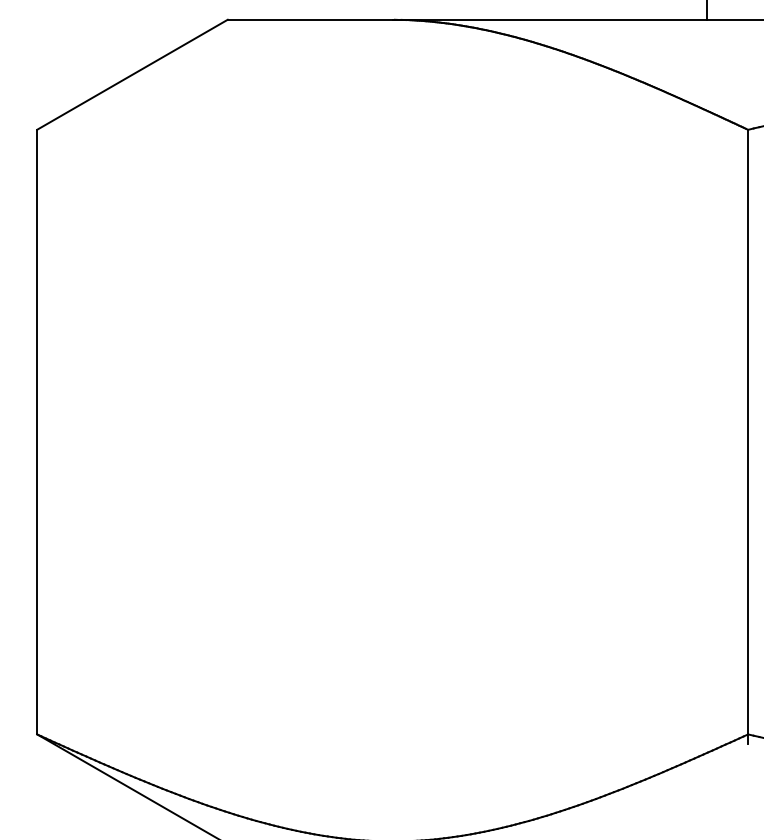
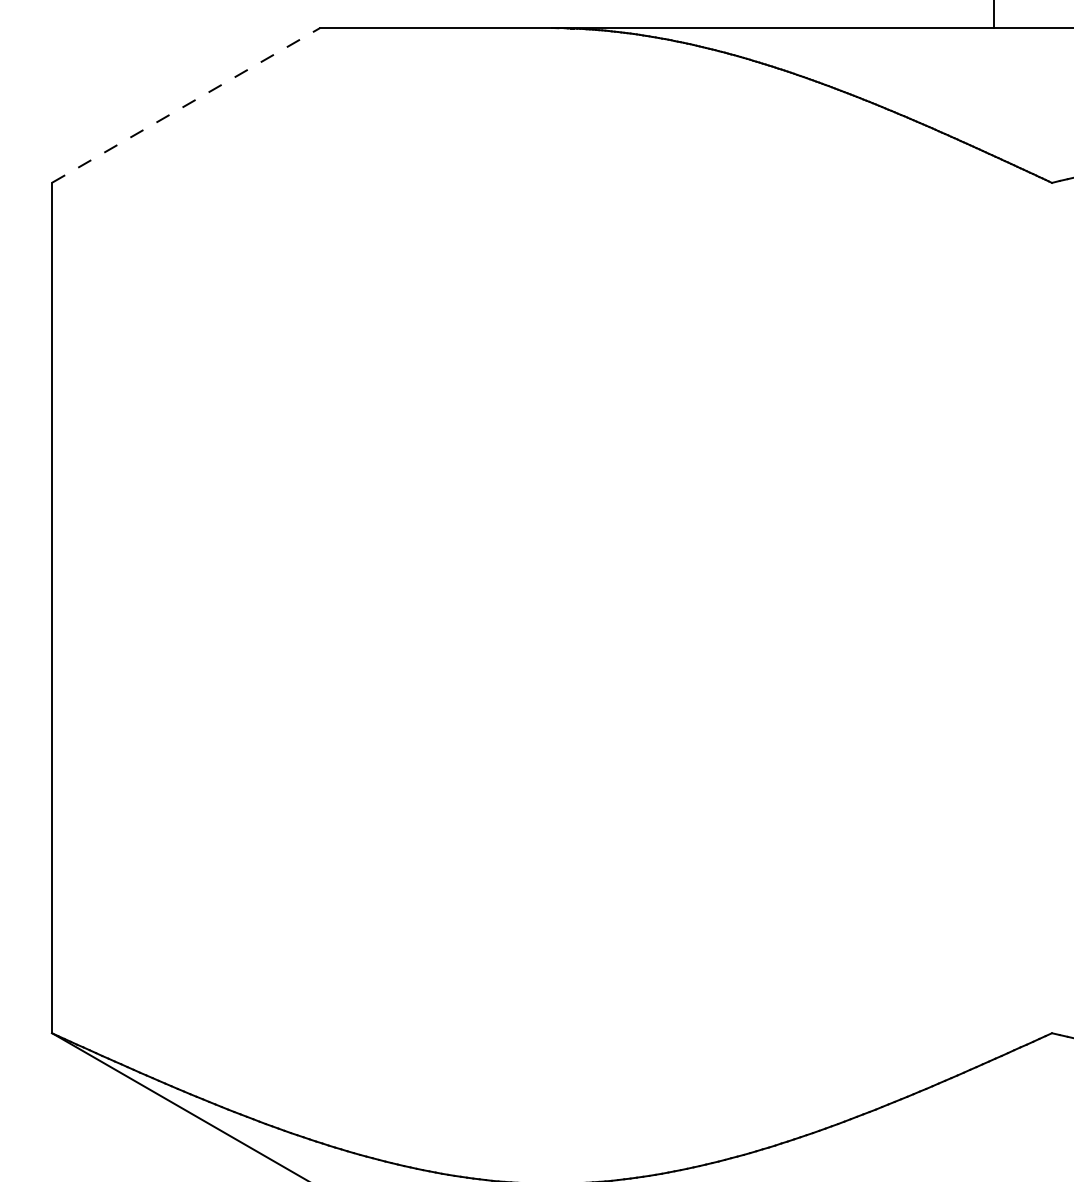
line: (132, 74) -> (186, 105), solid -> dashed
line: (747, 436) -> (1051, 614), removed

